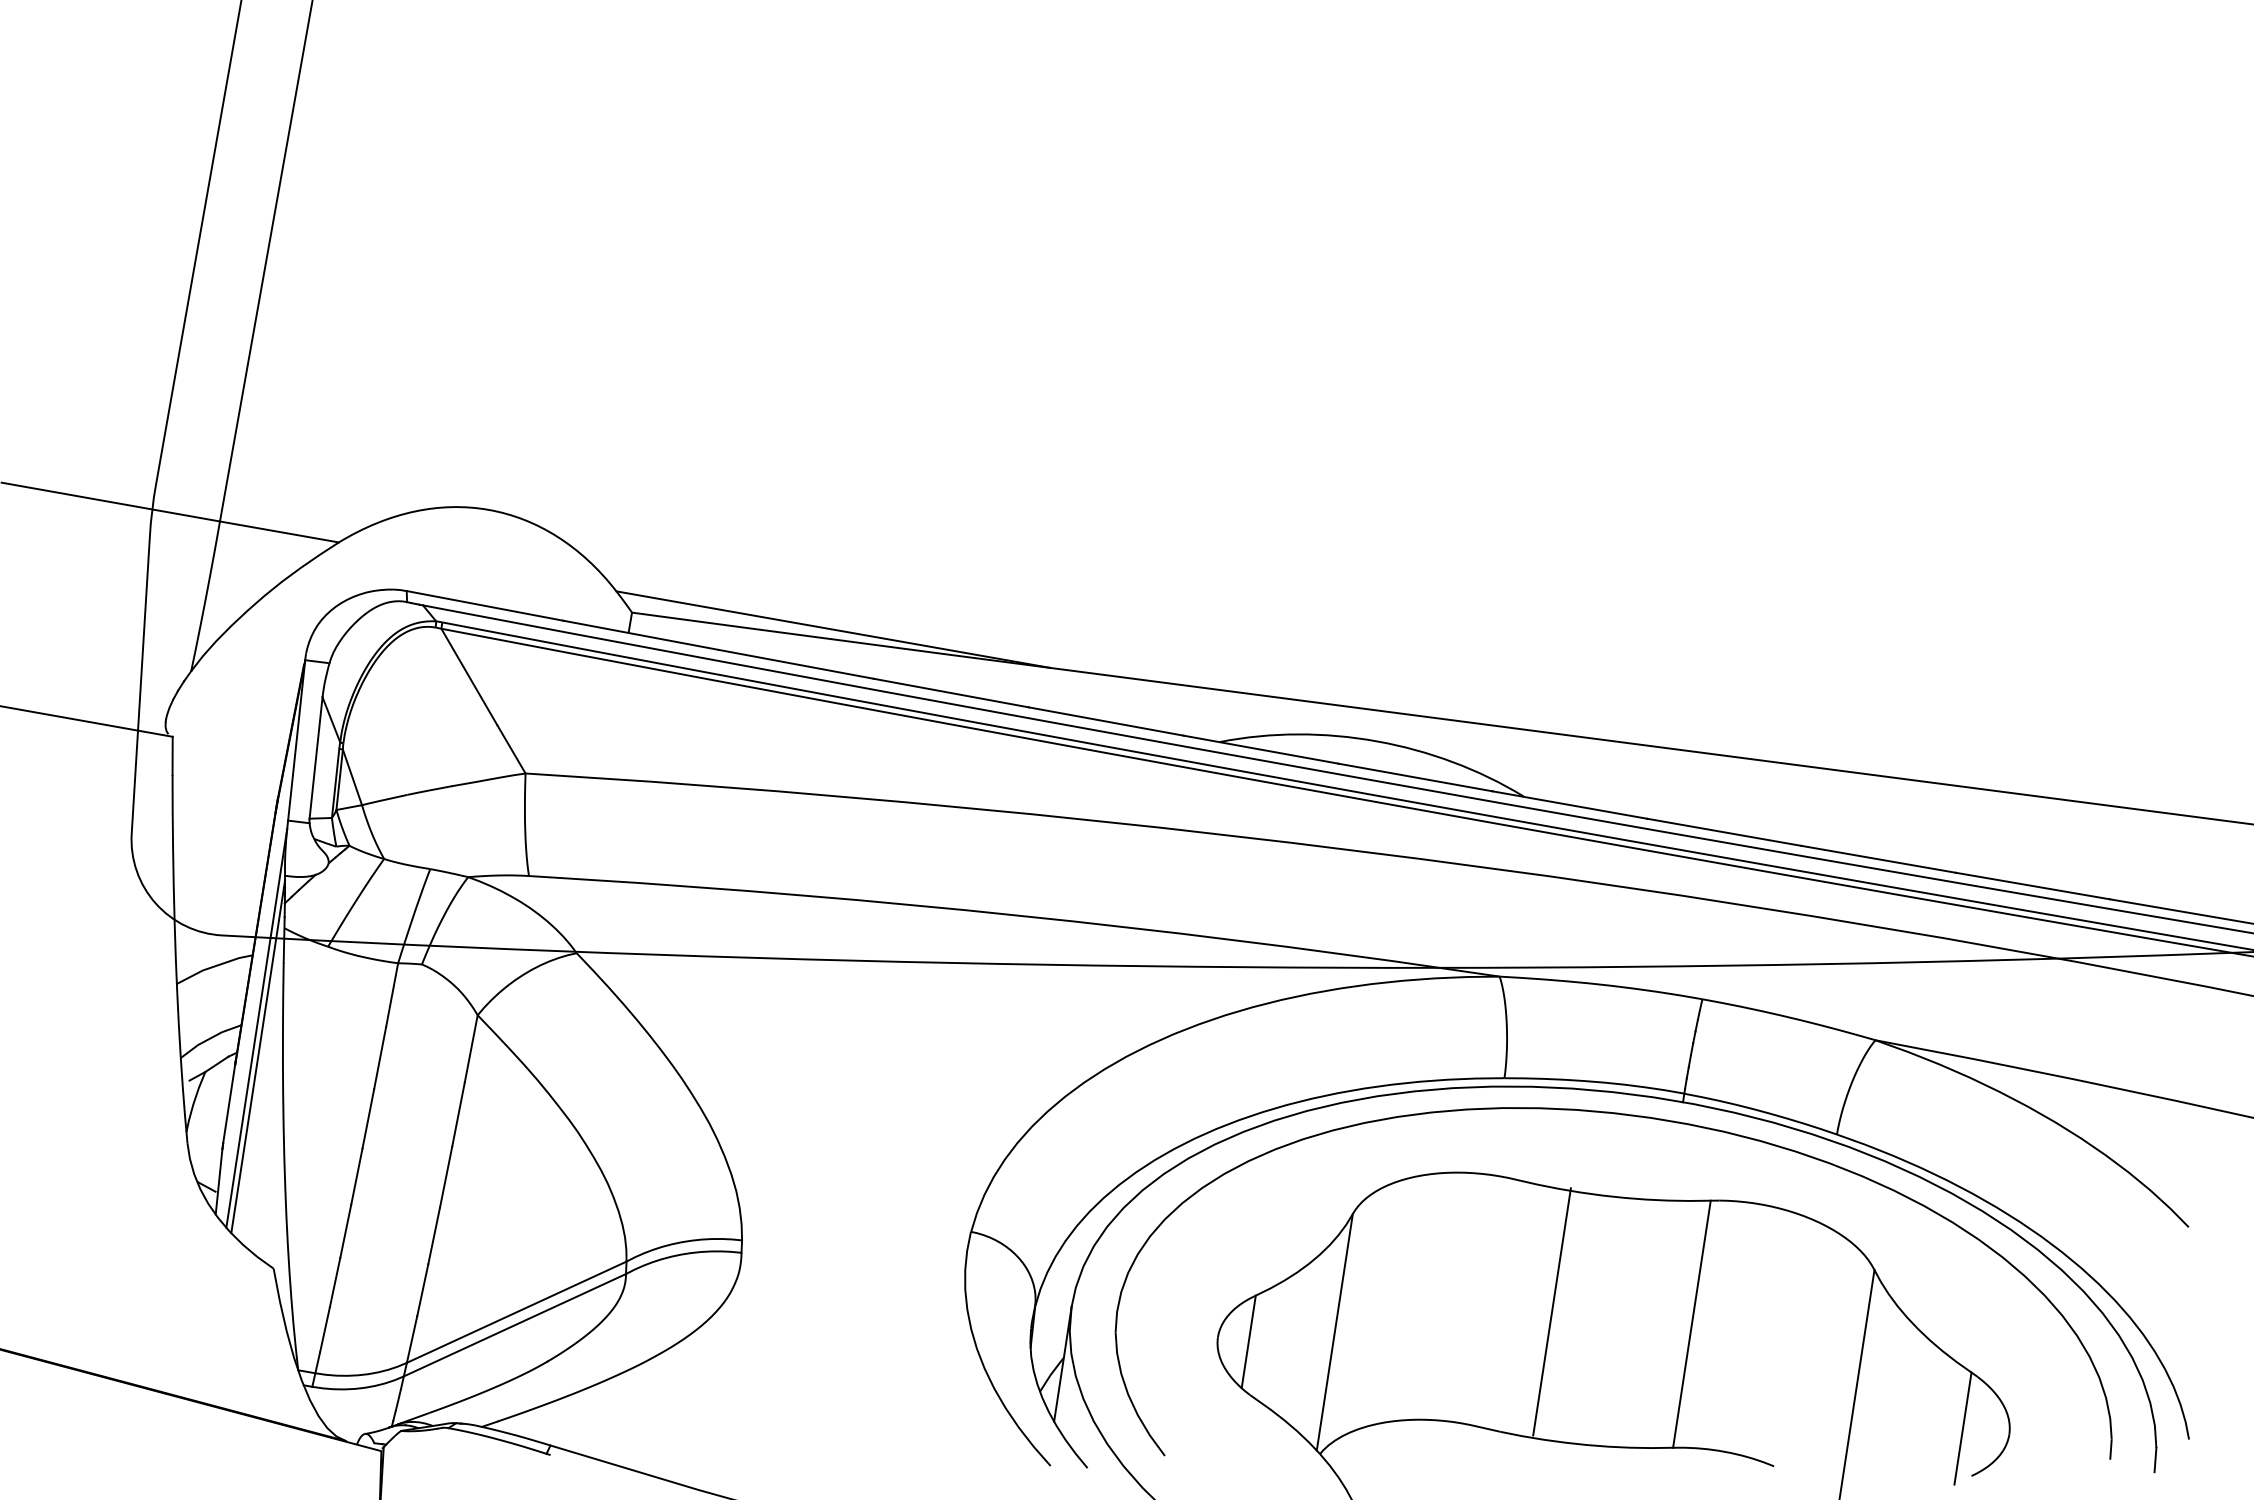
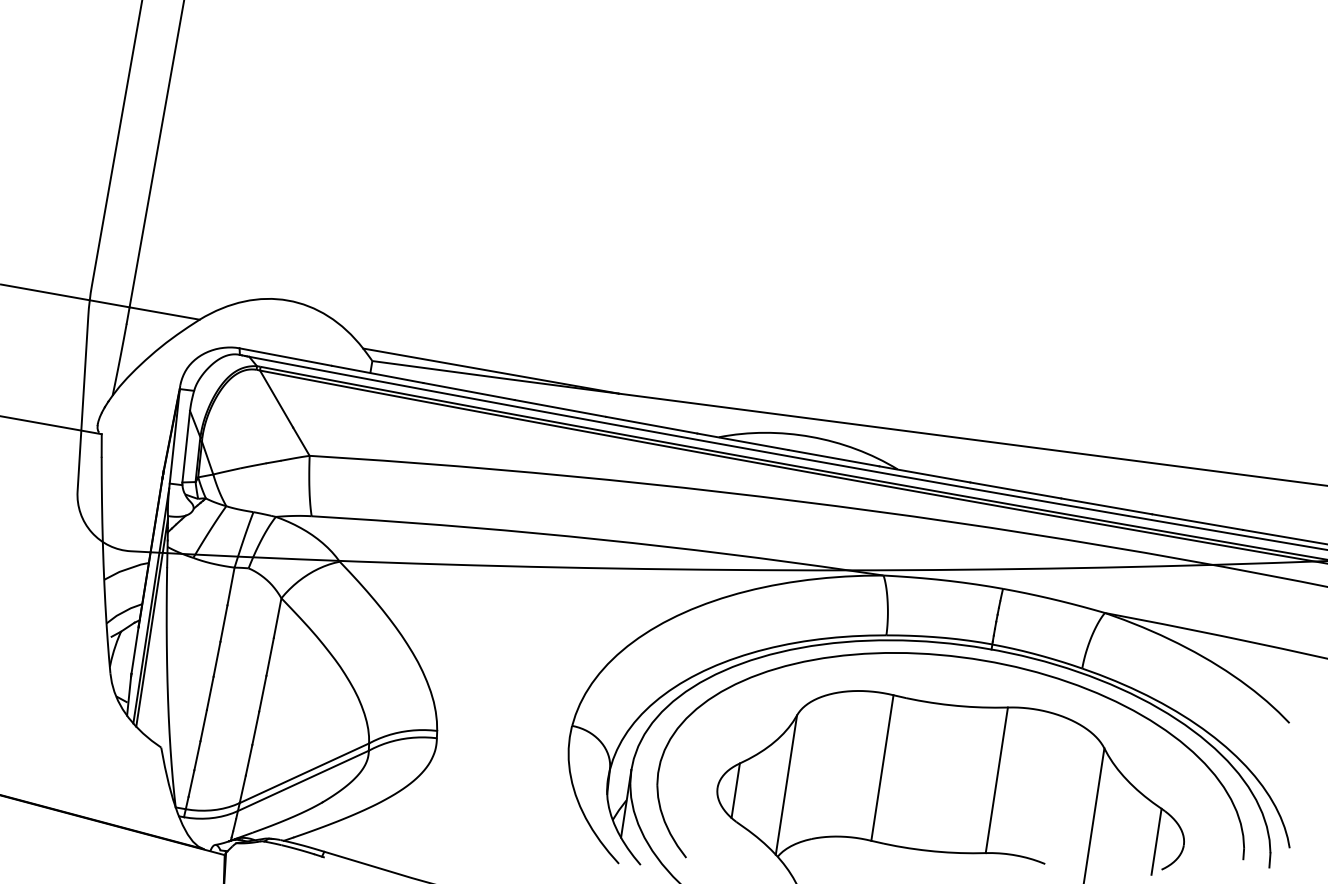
line: (1552, 1310) -> (882, 767), moved

